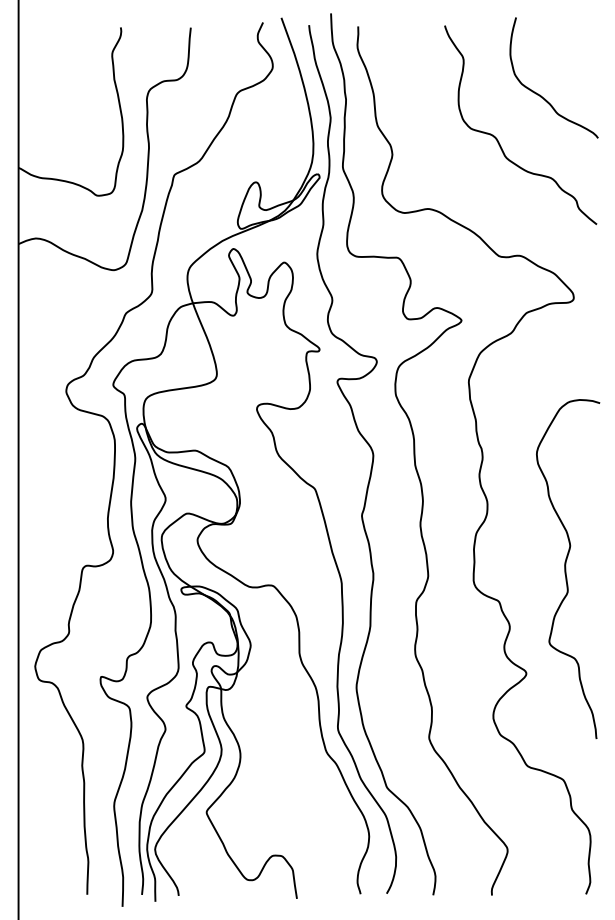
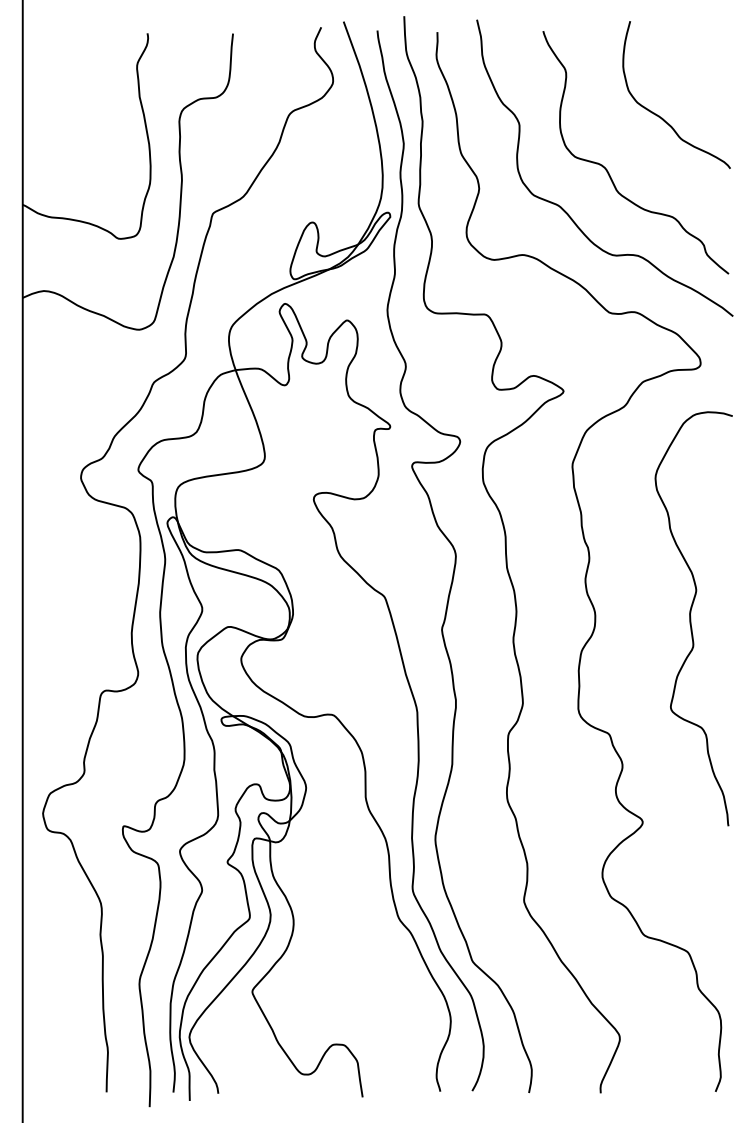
curve: (461, 170) -> (563, 208), added
curve: (566, 568) -> (691, 618), moved

